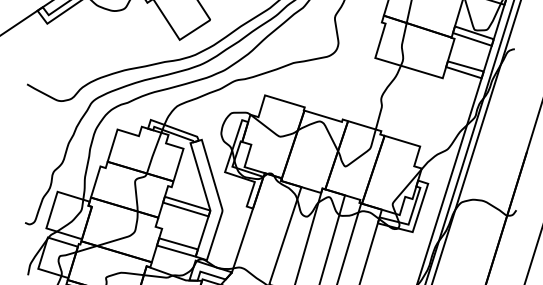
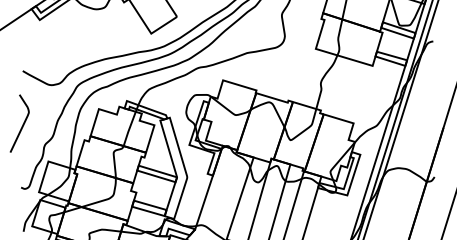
curve: (26, 147) -> (22, 124), added

